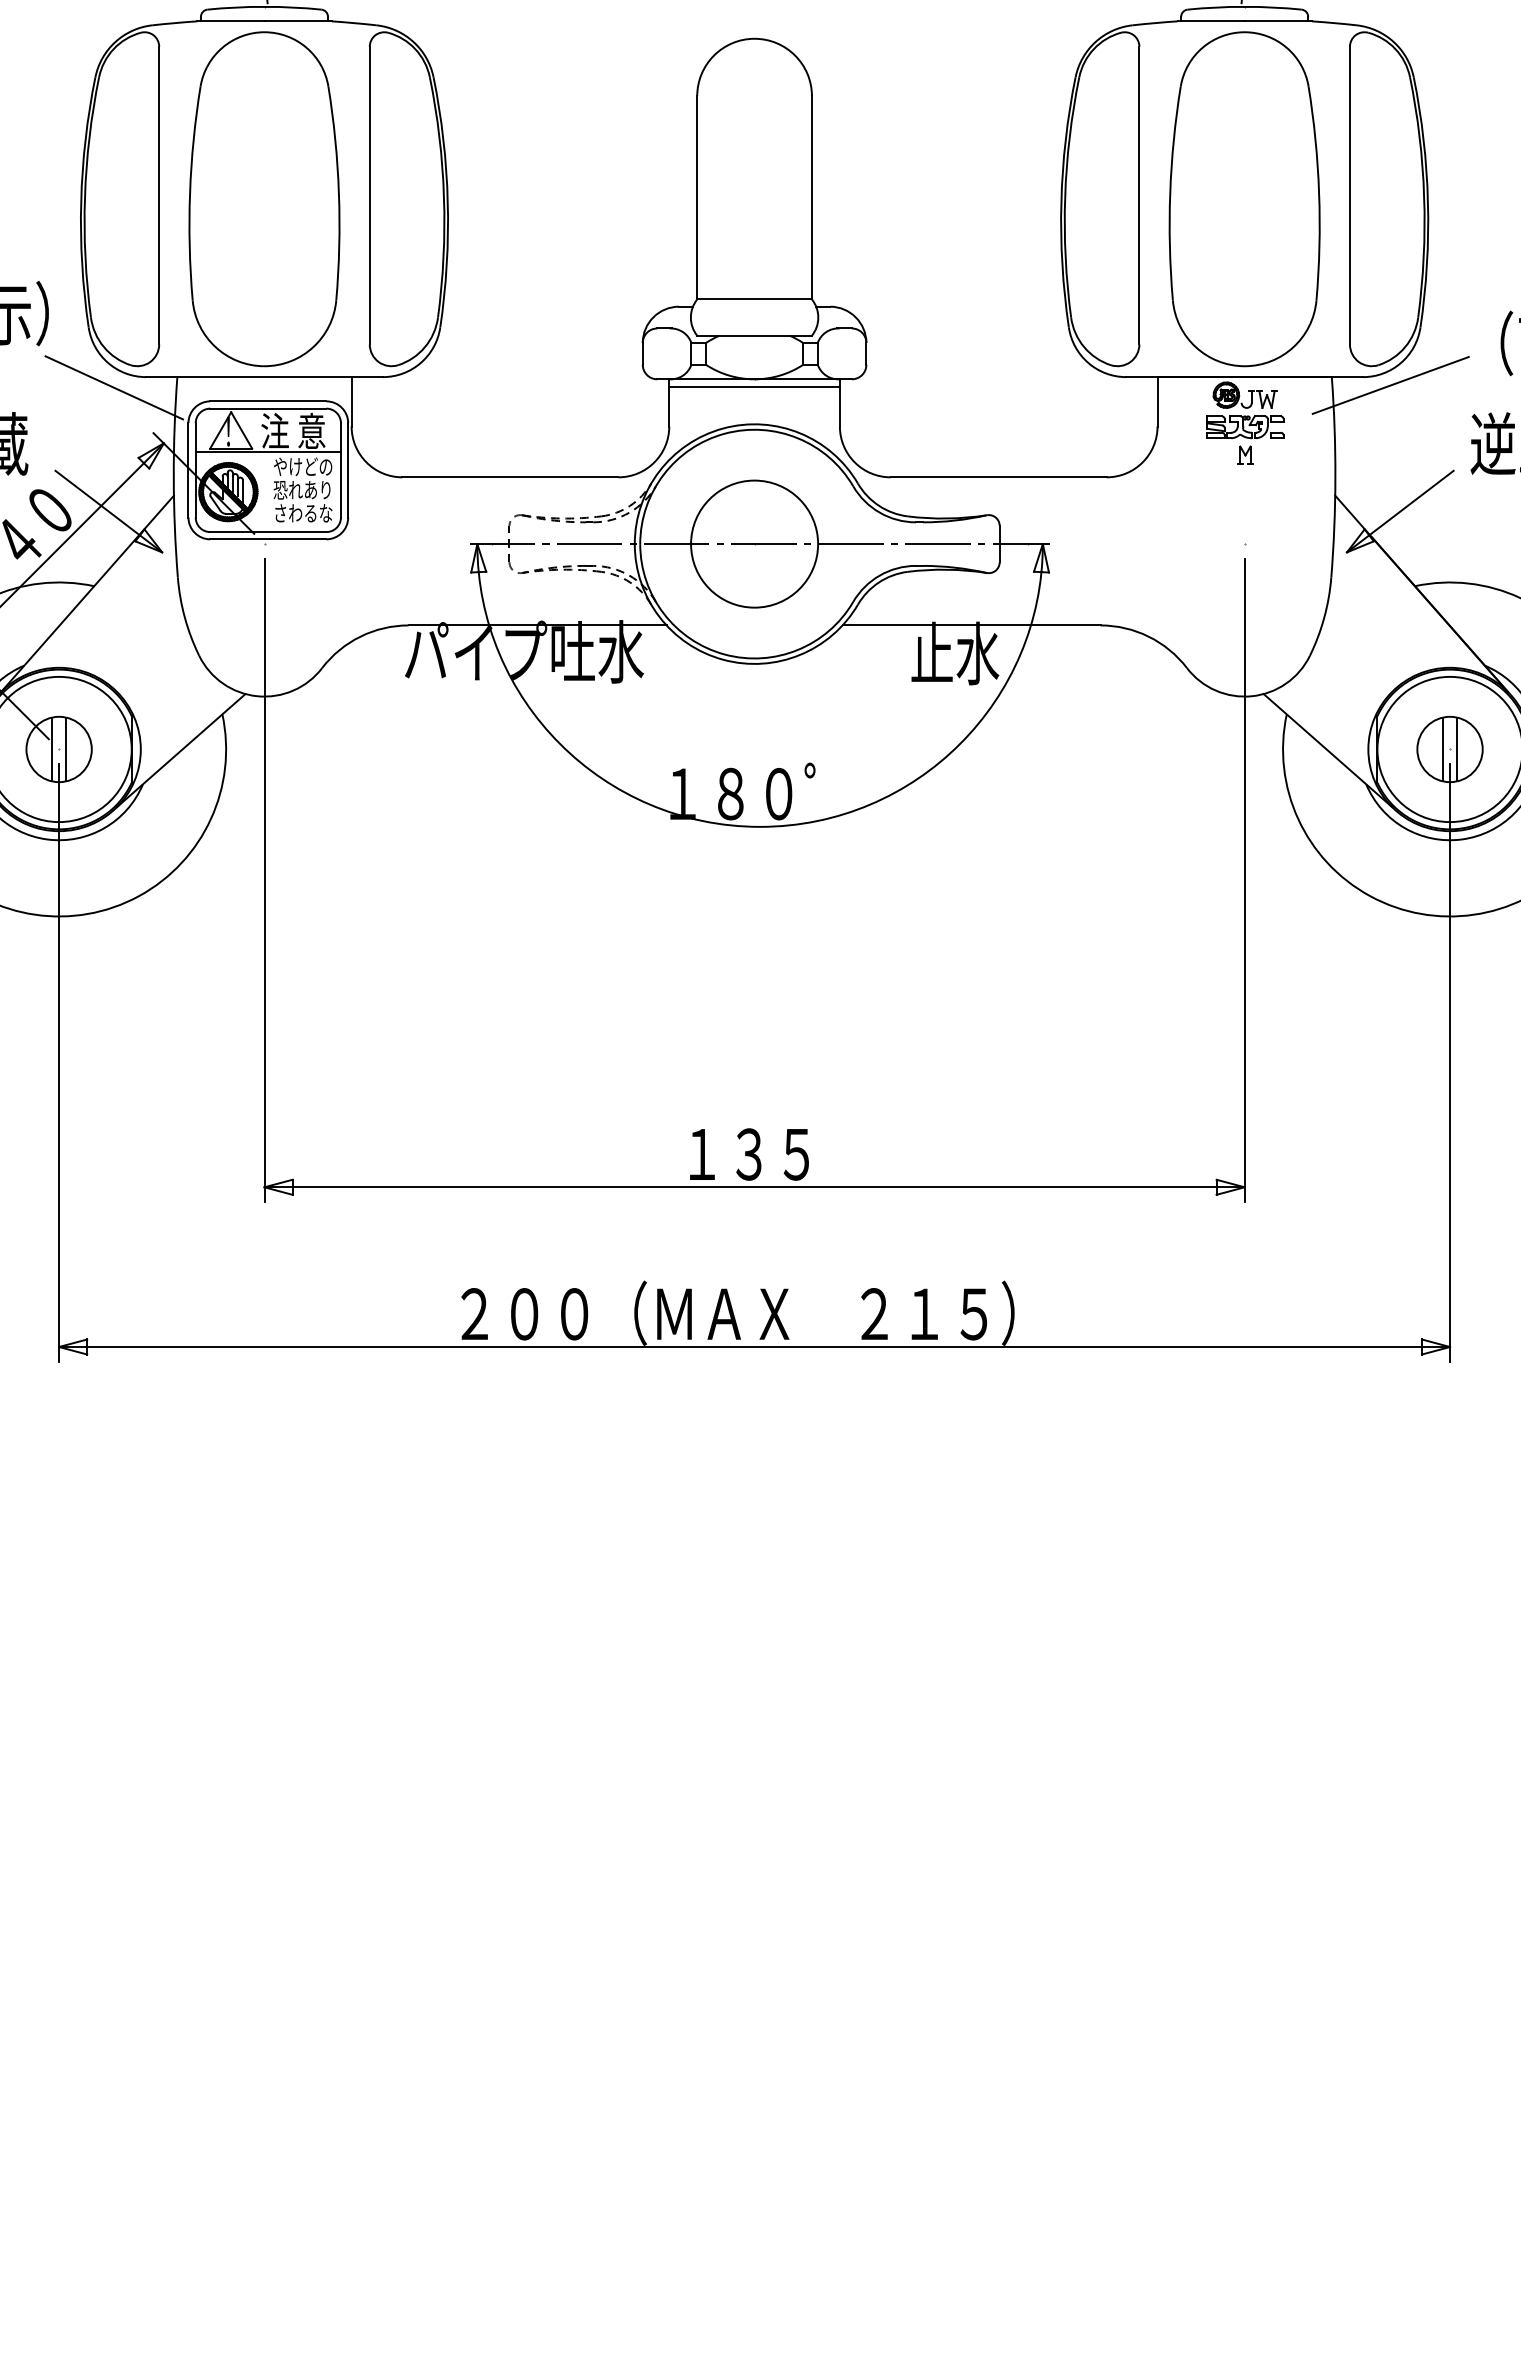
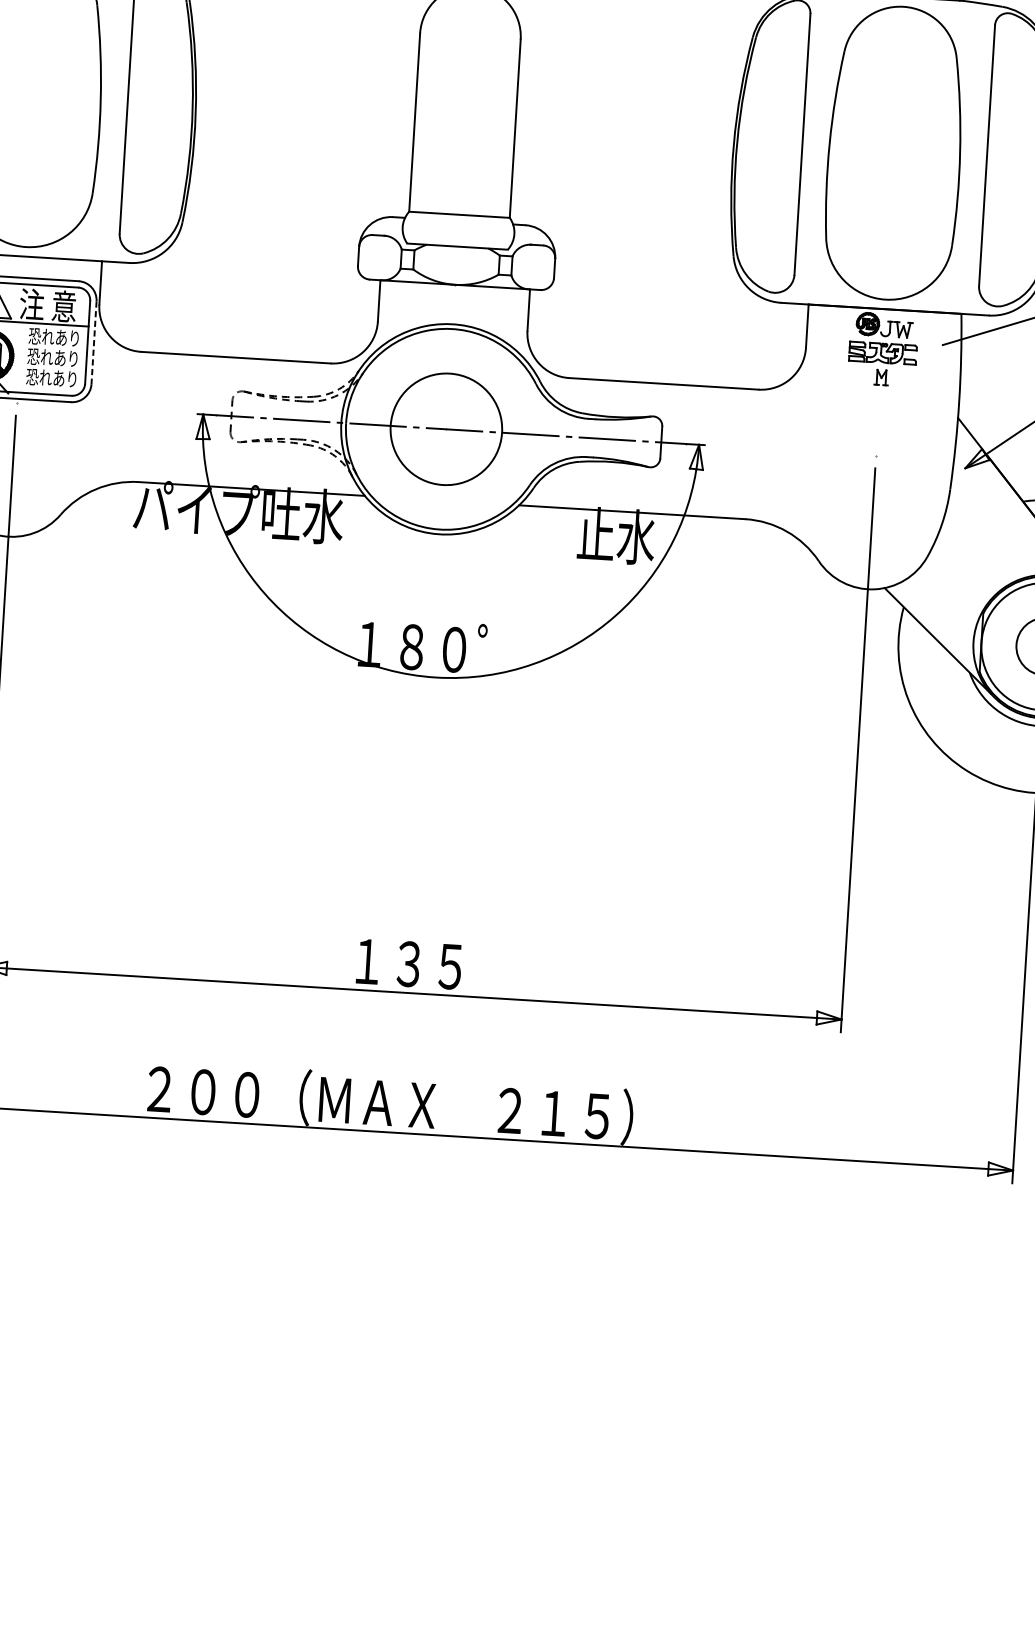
line: (754, 386) -> (454, 291), removed
text: (302, 466) -> (54, 337), やけどの -> 恐れあり
line: (348, 470) -> (94, 343), solid -> dashed
text: (302, 513) -> (51, 378), さわるな -> 恐れあり

